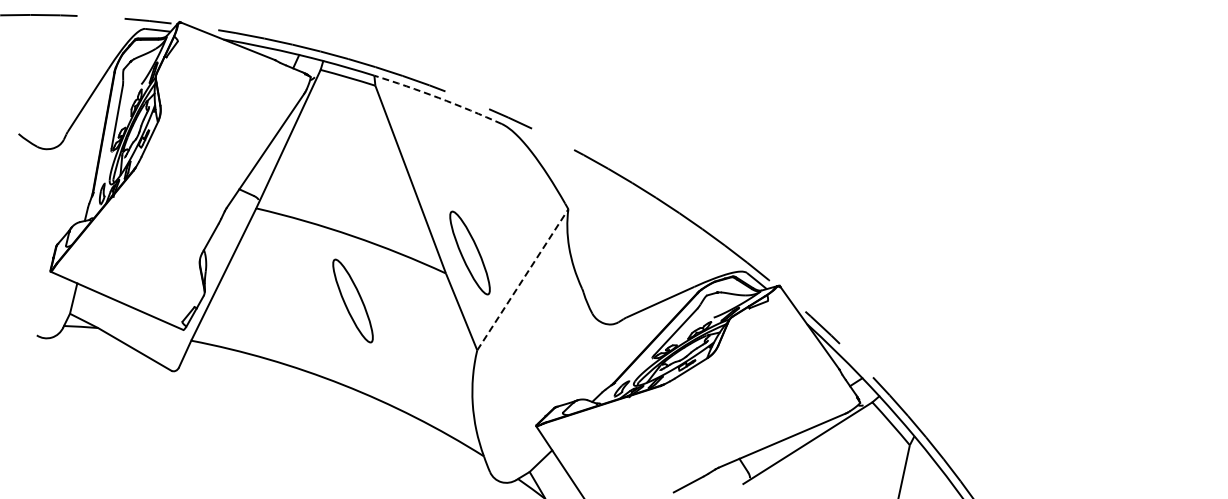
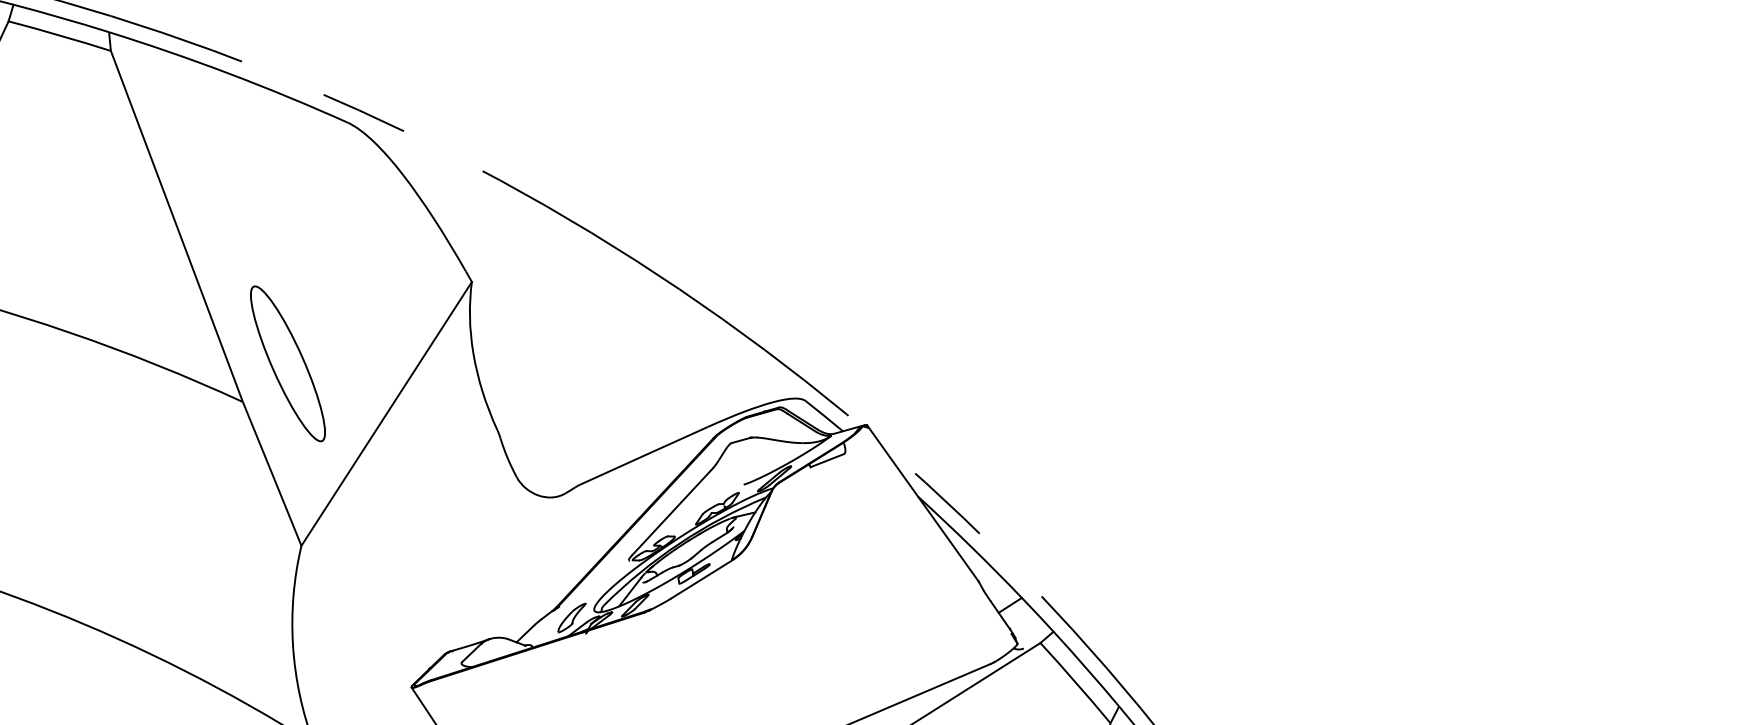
arc: (438, 97) -> (228, 72), dashed -> solid
line: (522, 279) -> (386, 413), dashed -> solid
part: (352, 300) -> (68, 452), removed

